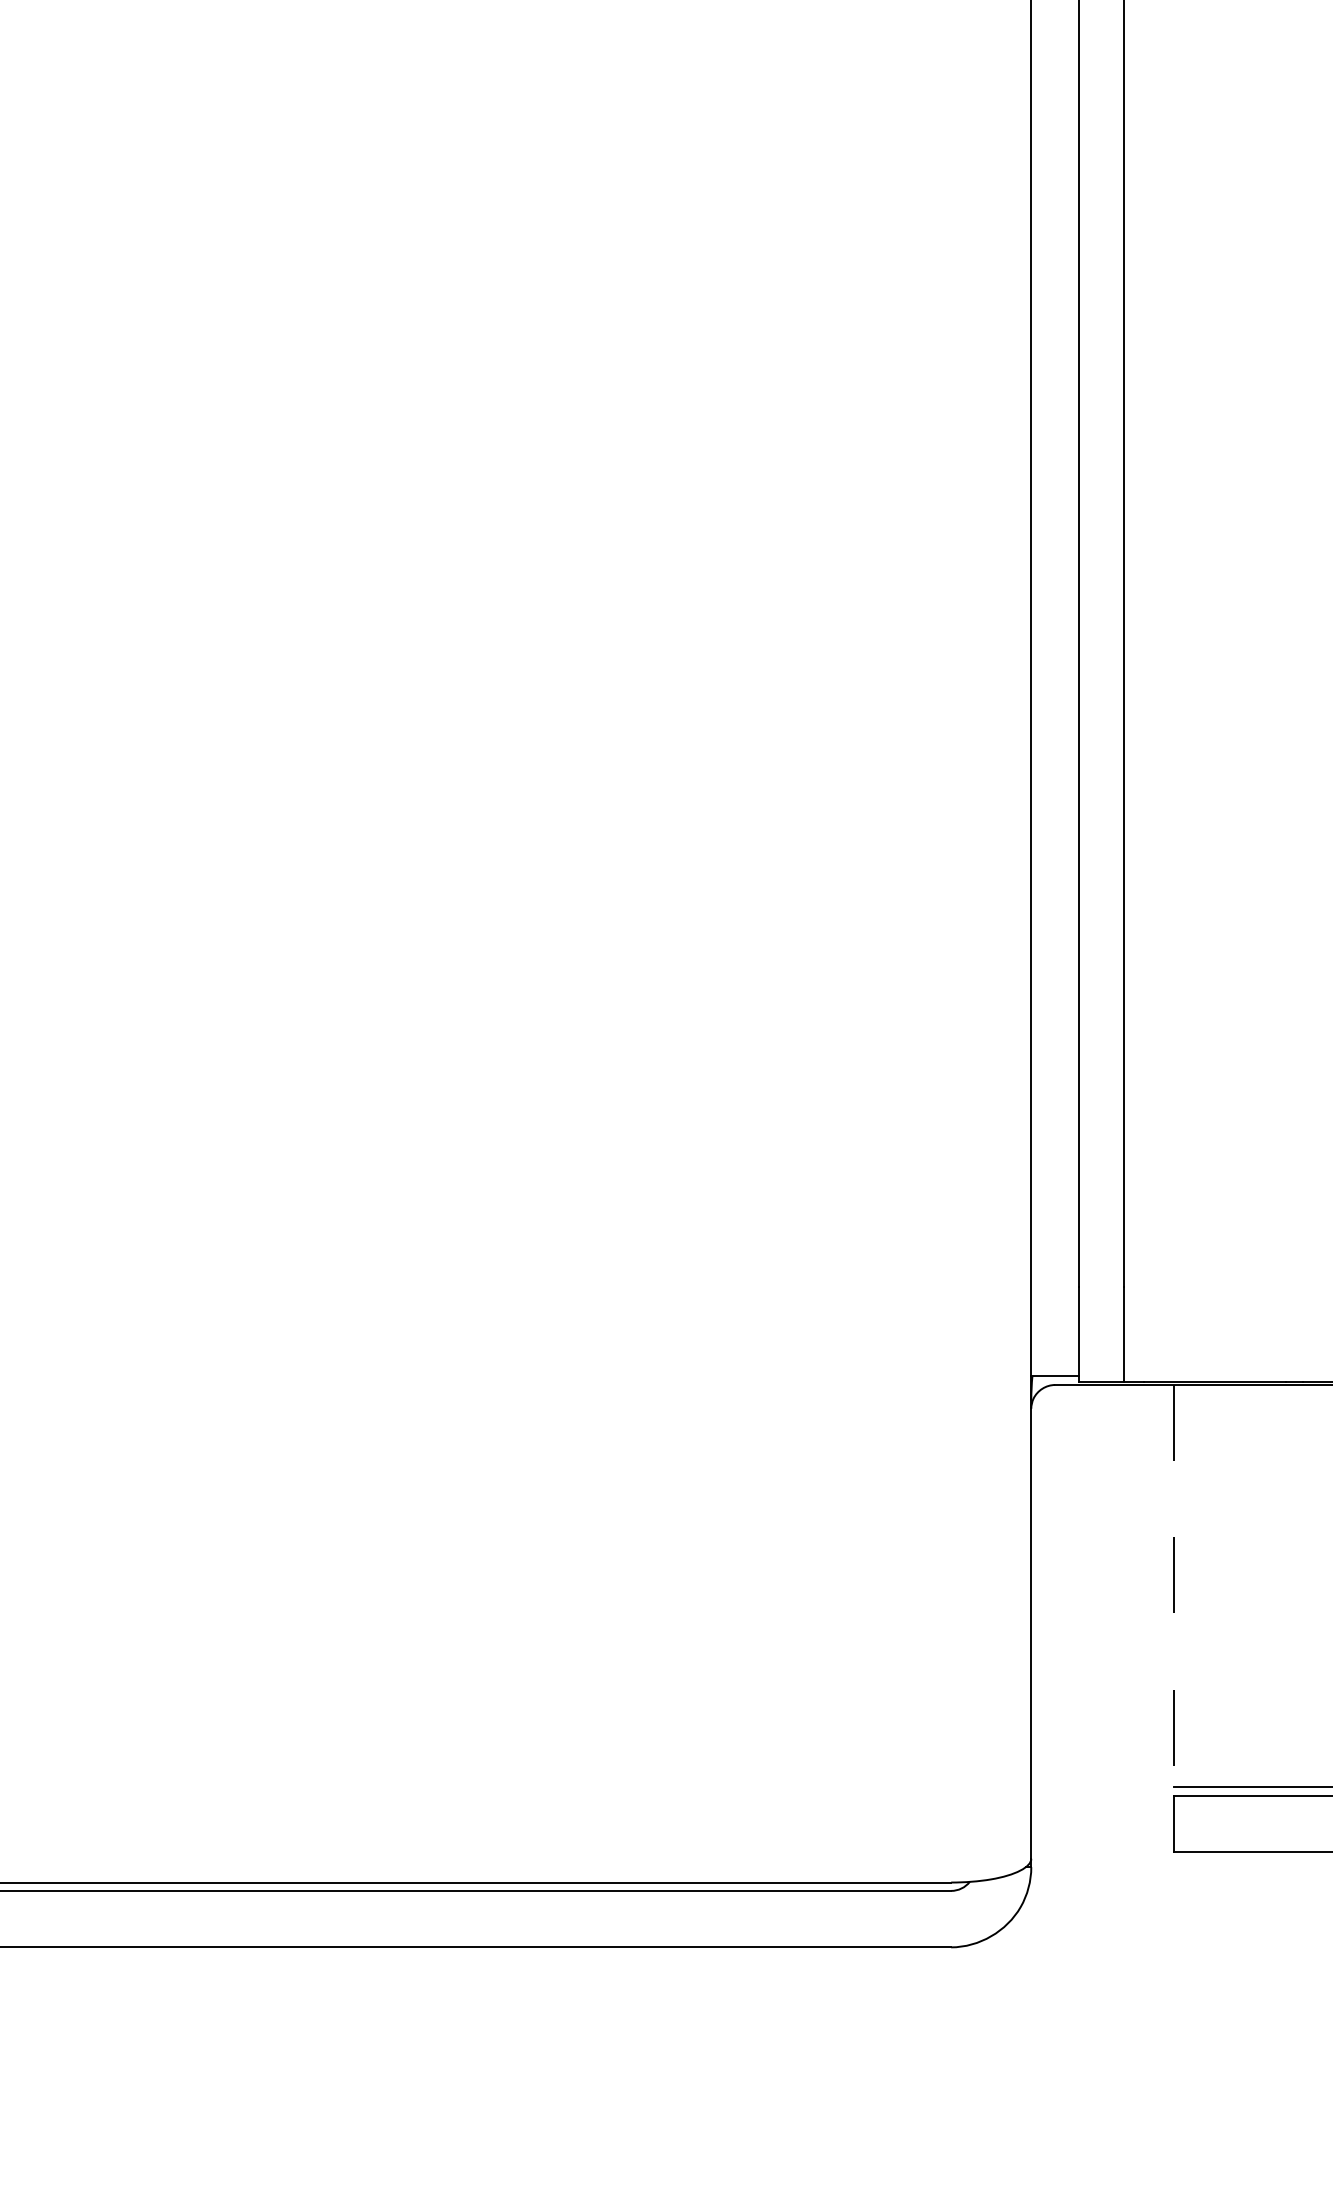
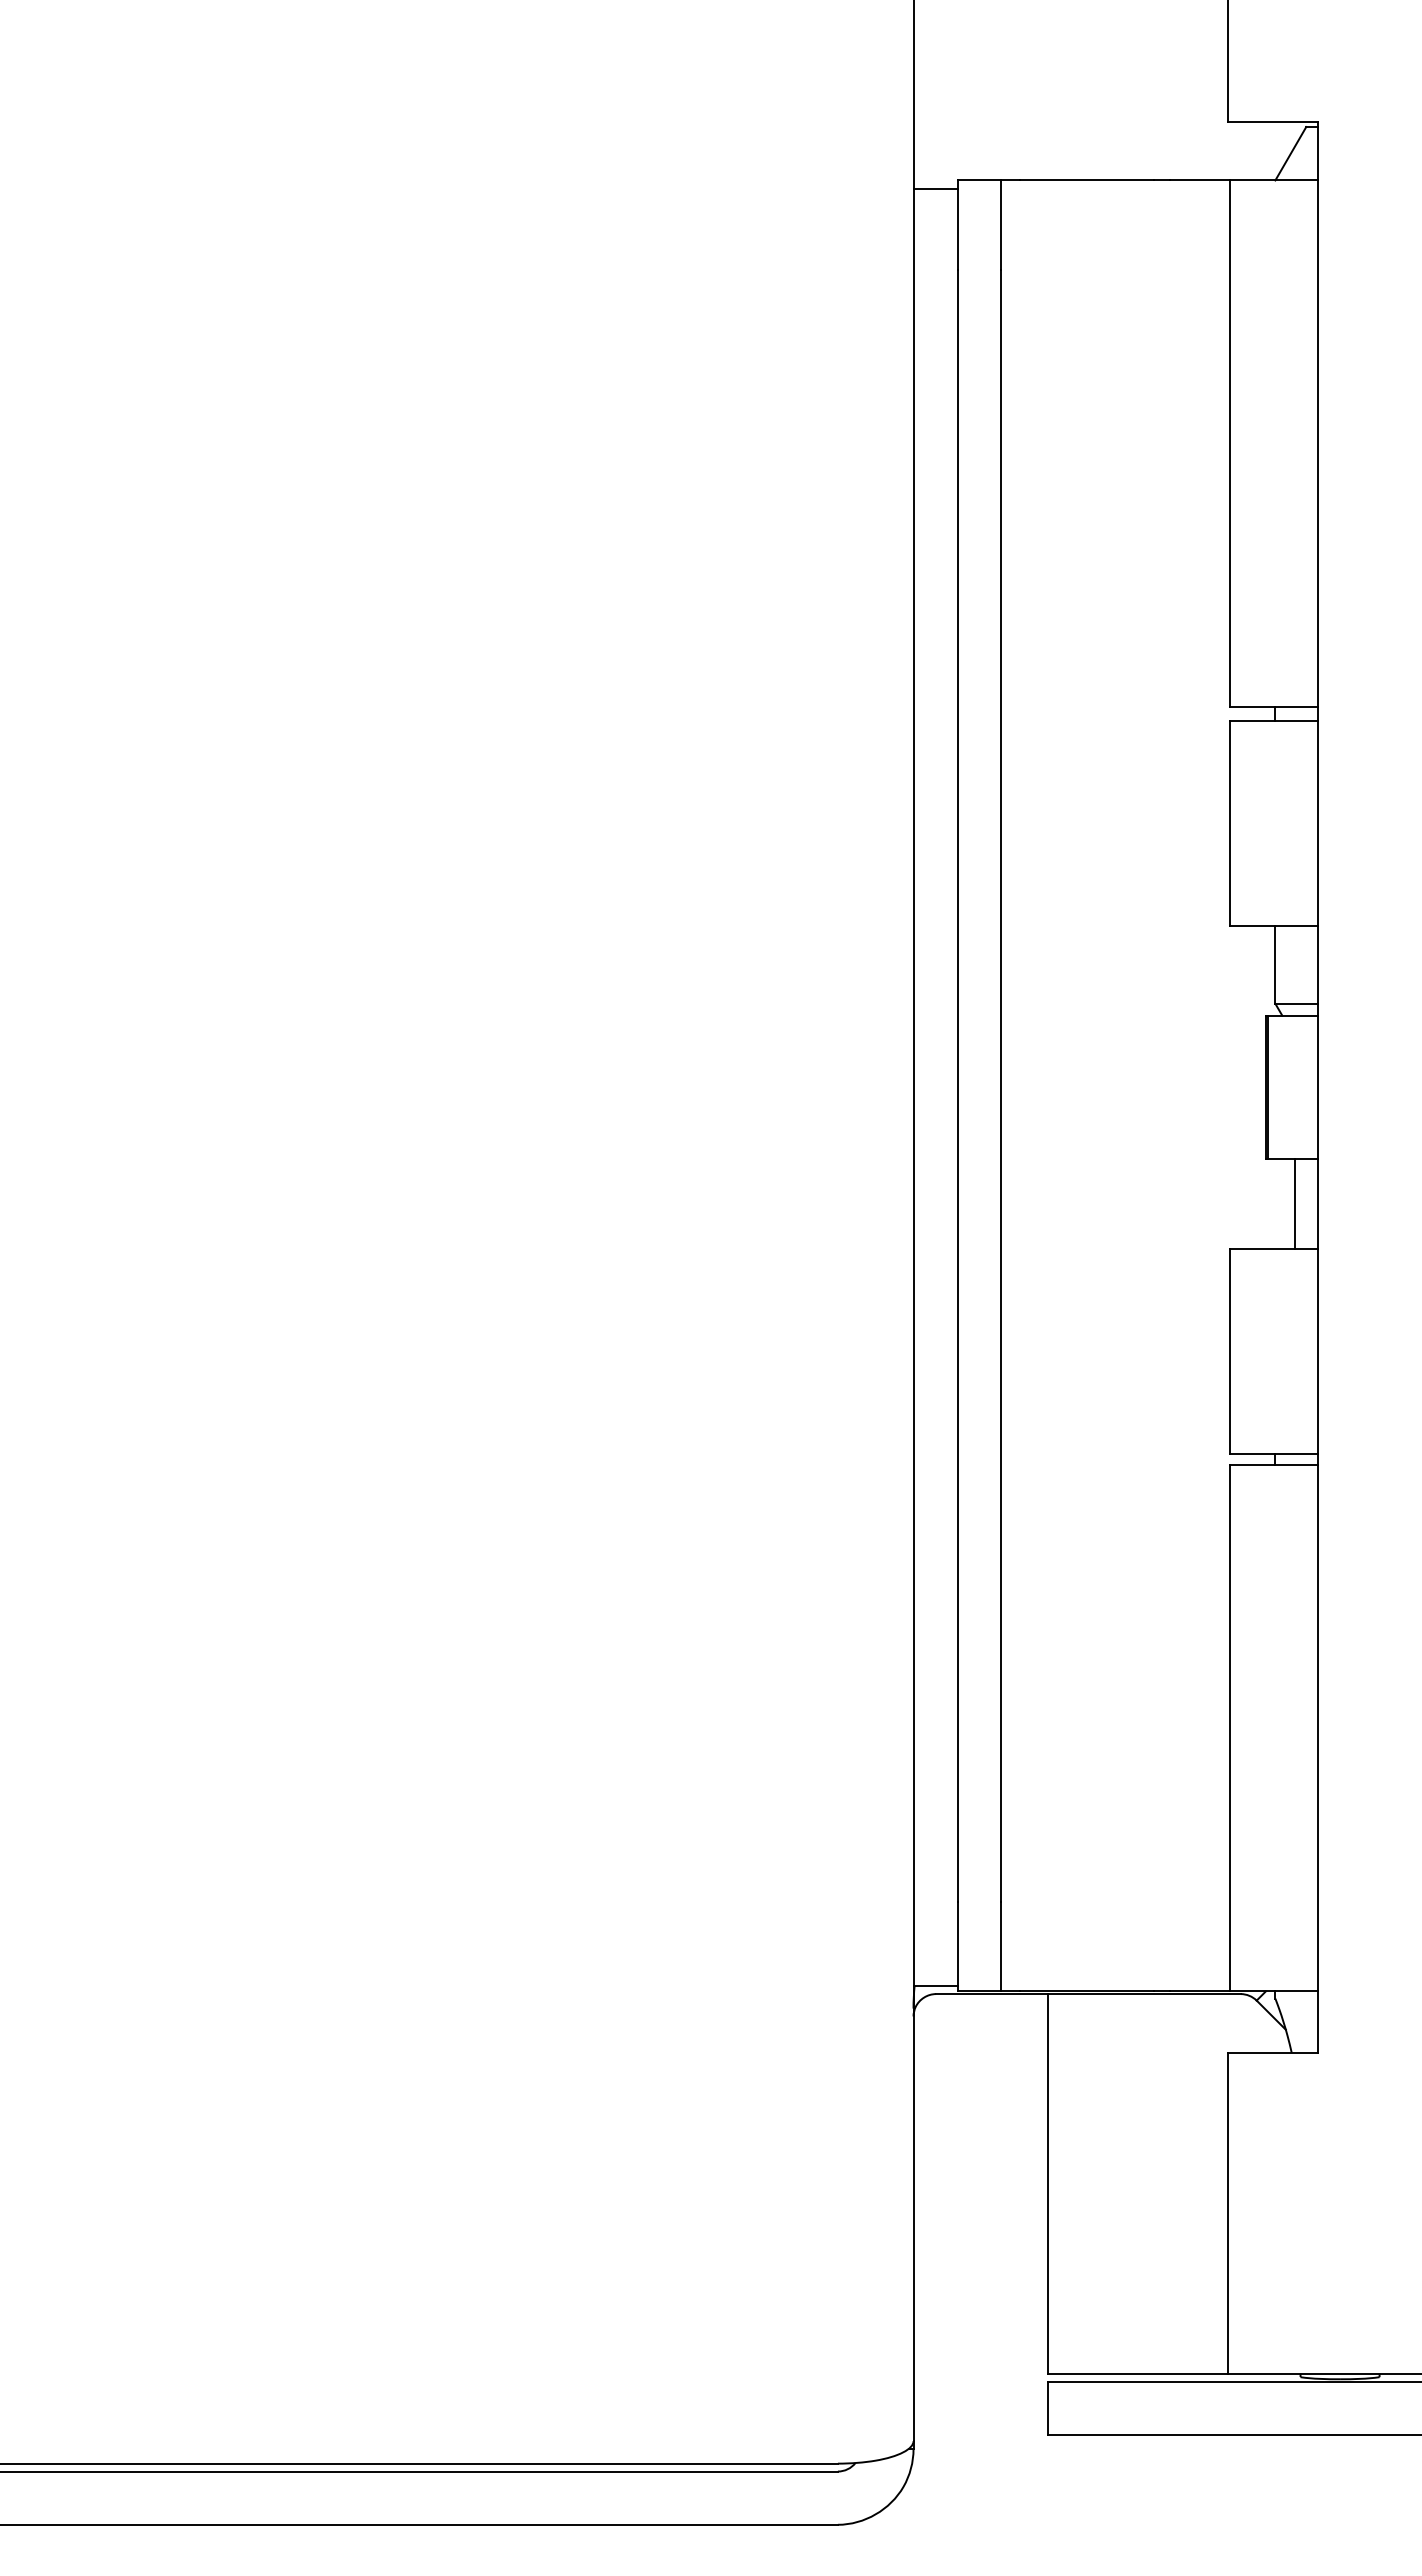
line: (1174, 1585) -> (1048, 2183), dashed -> solid

